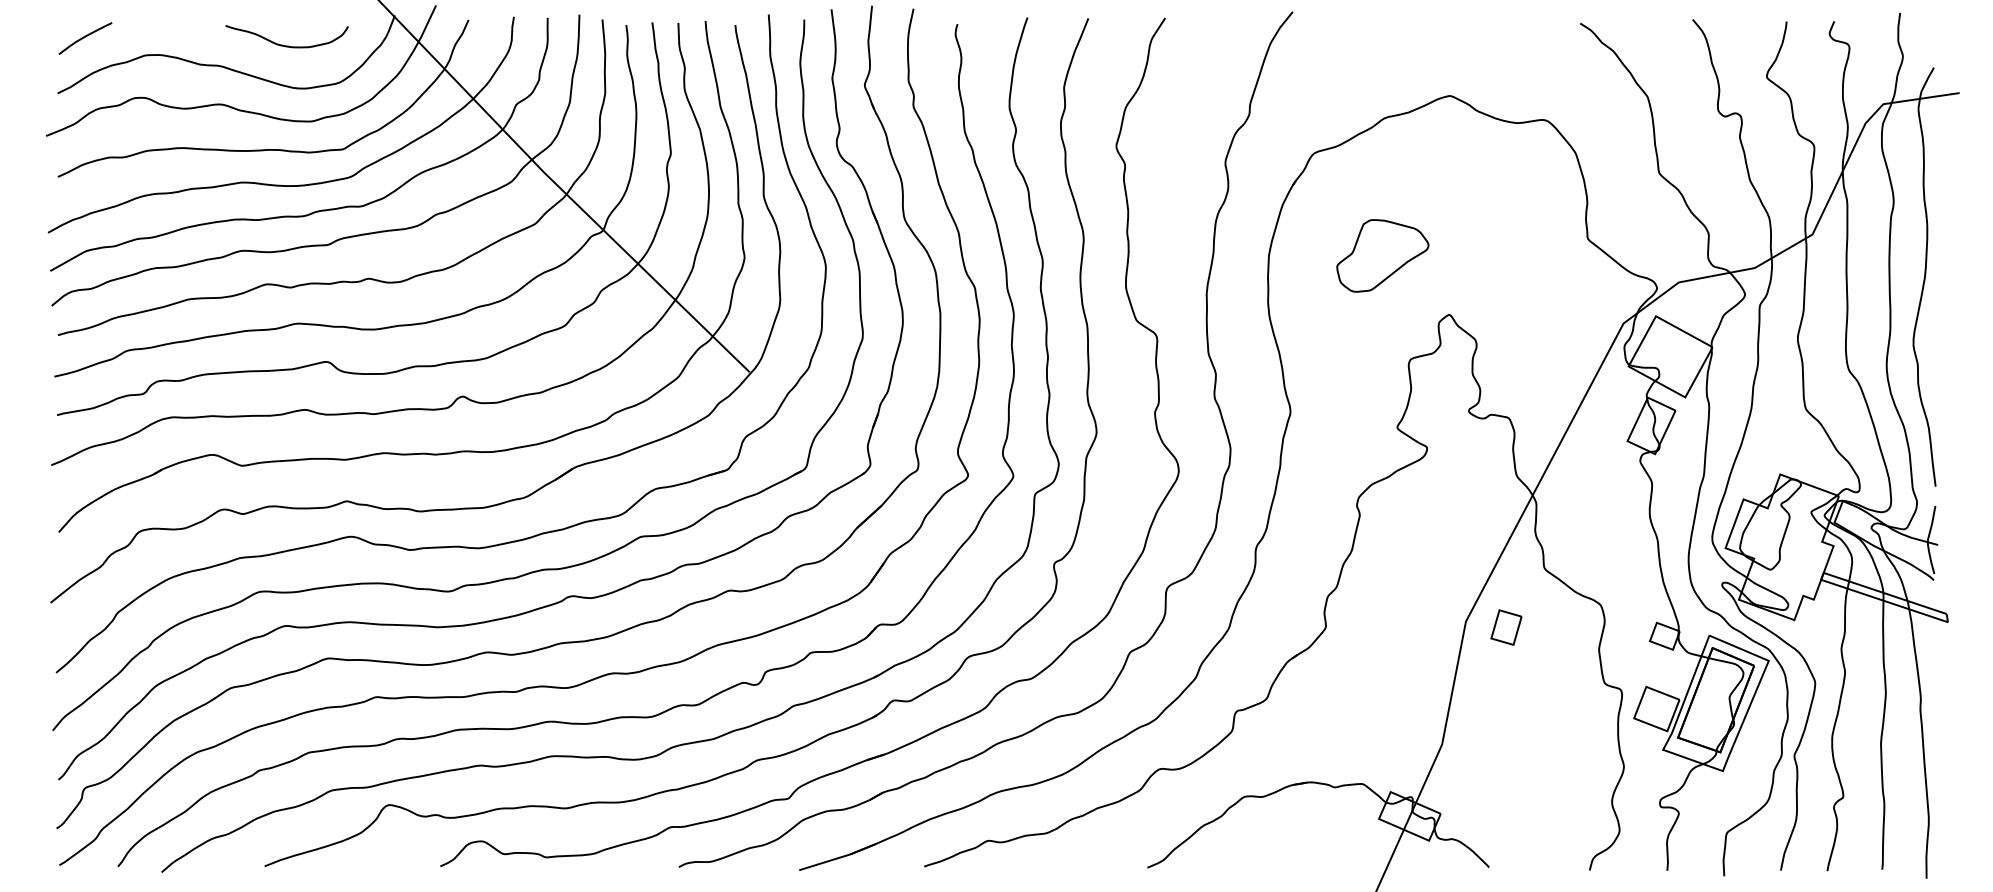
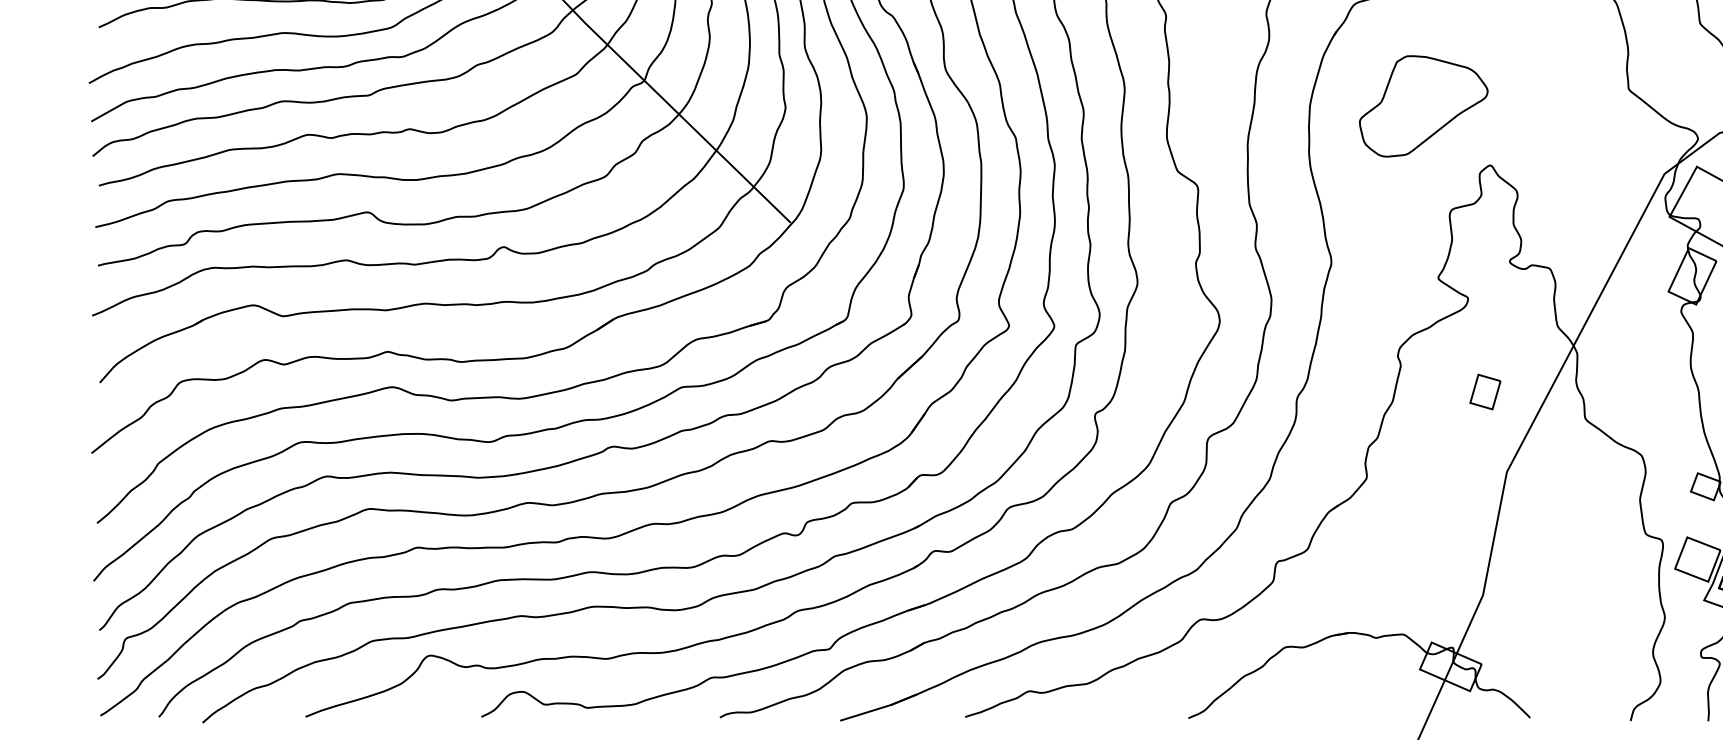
part: (1382, 255) -> (1423, 105), size x1.4
part: (1506, 627) -> (1485, 391), moved

